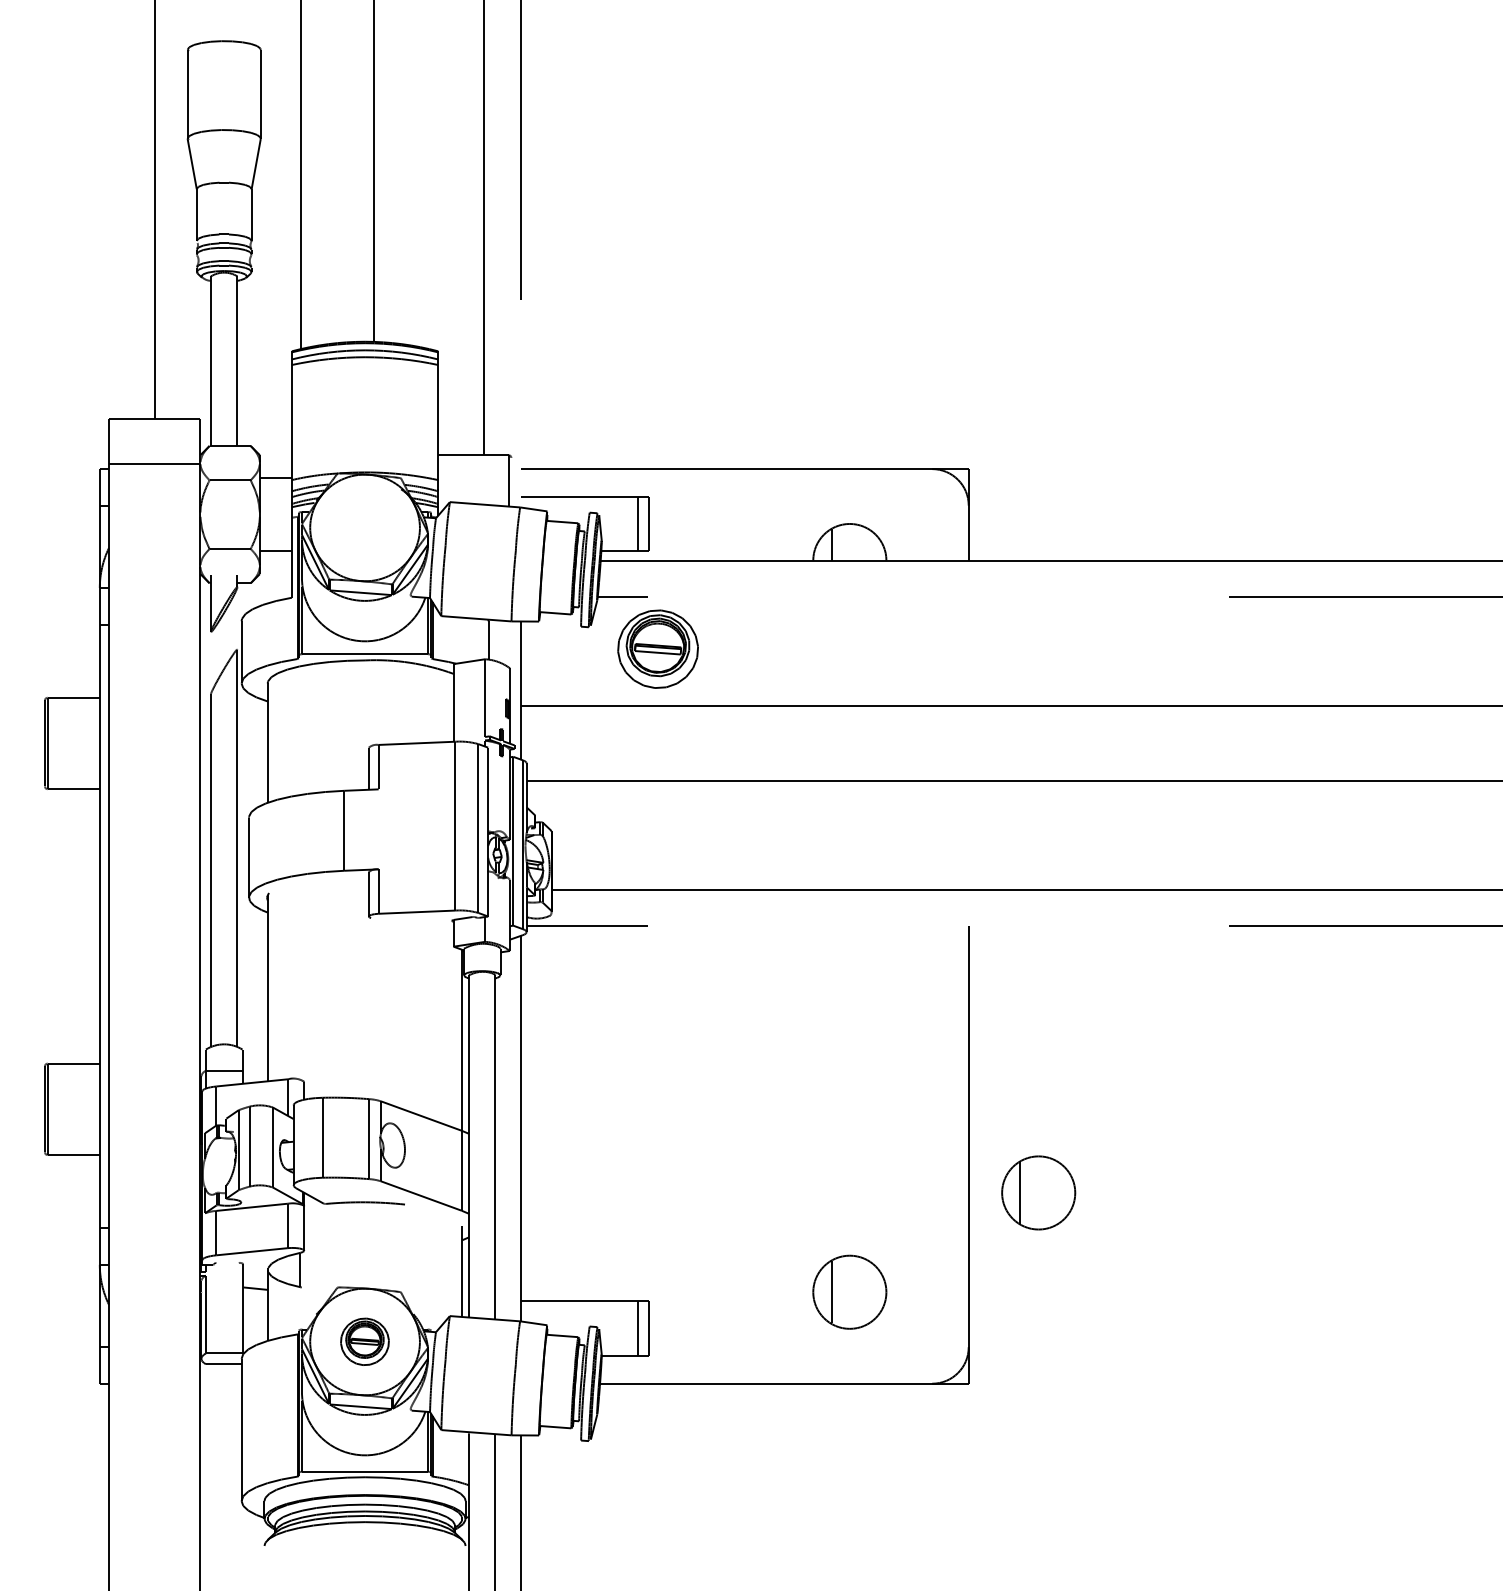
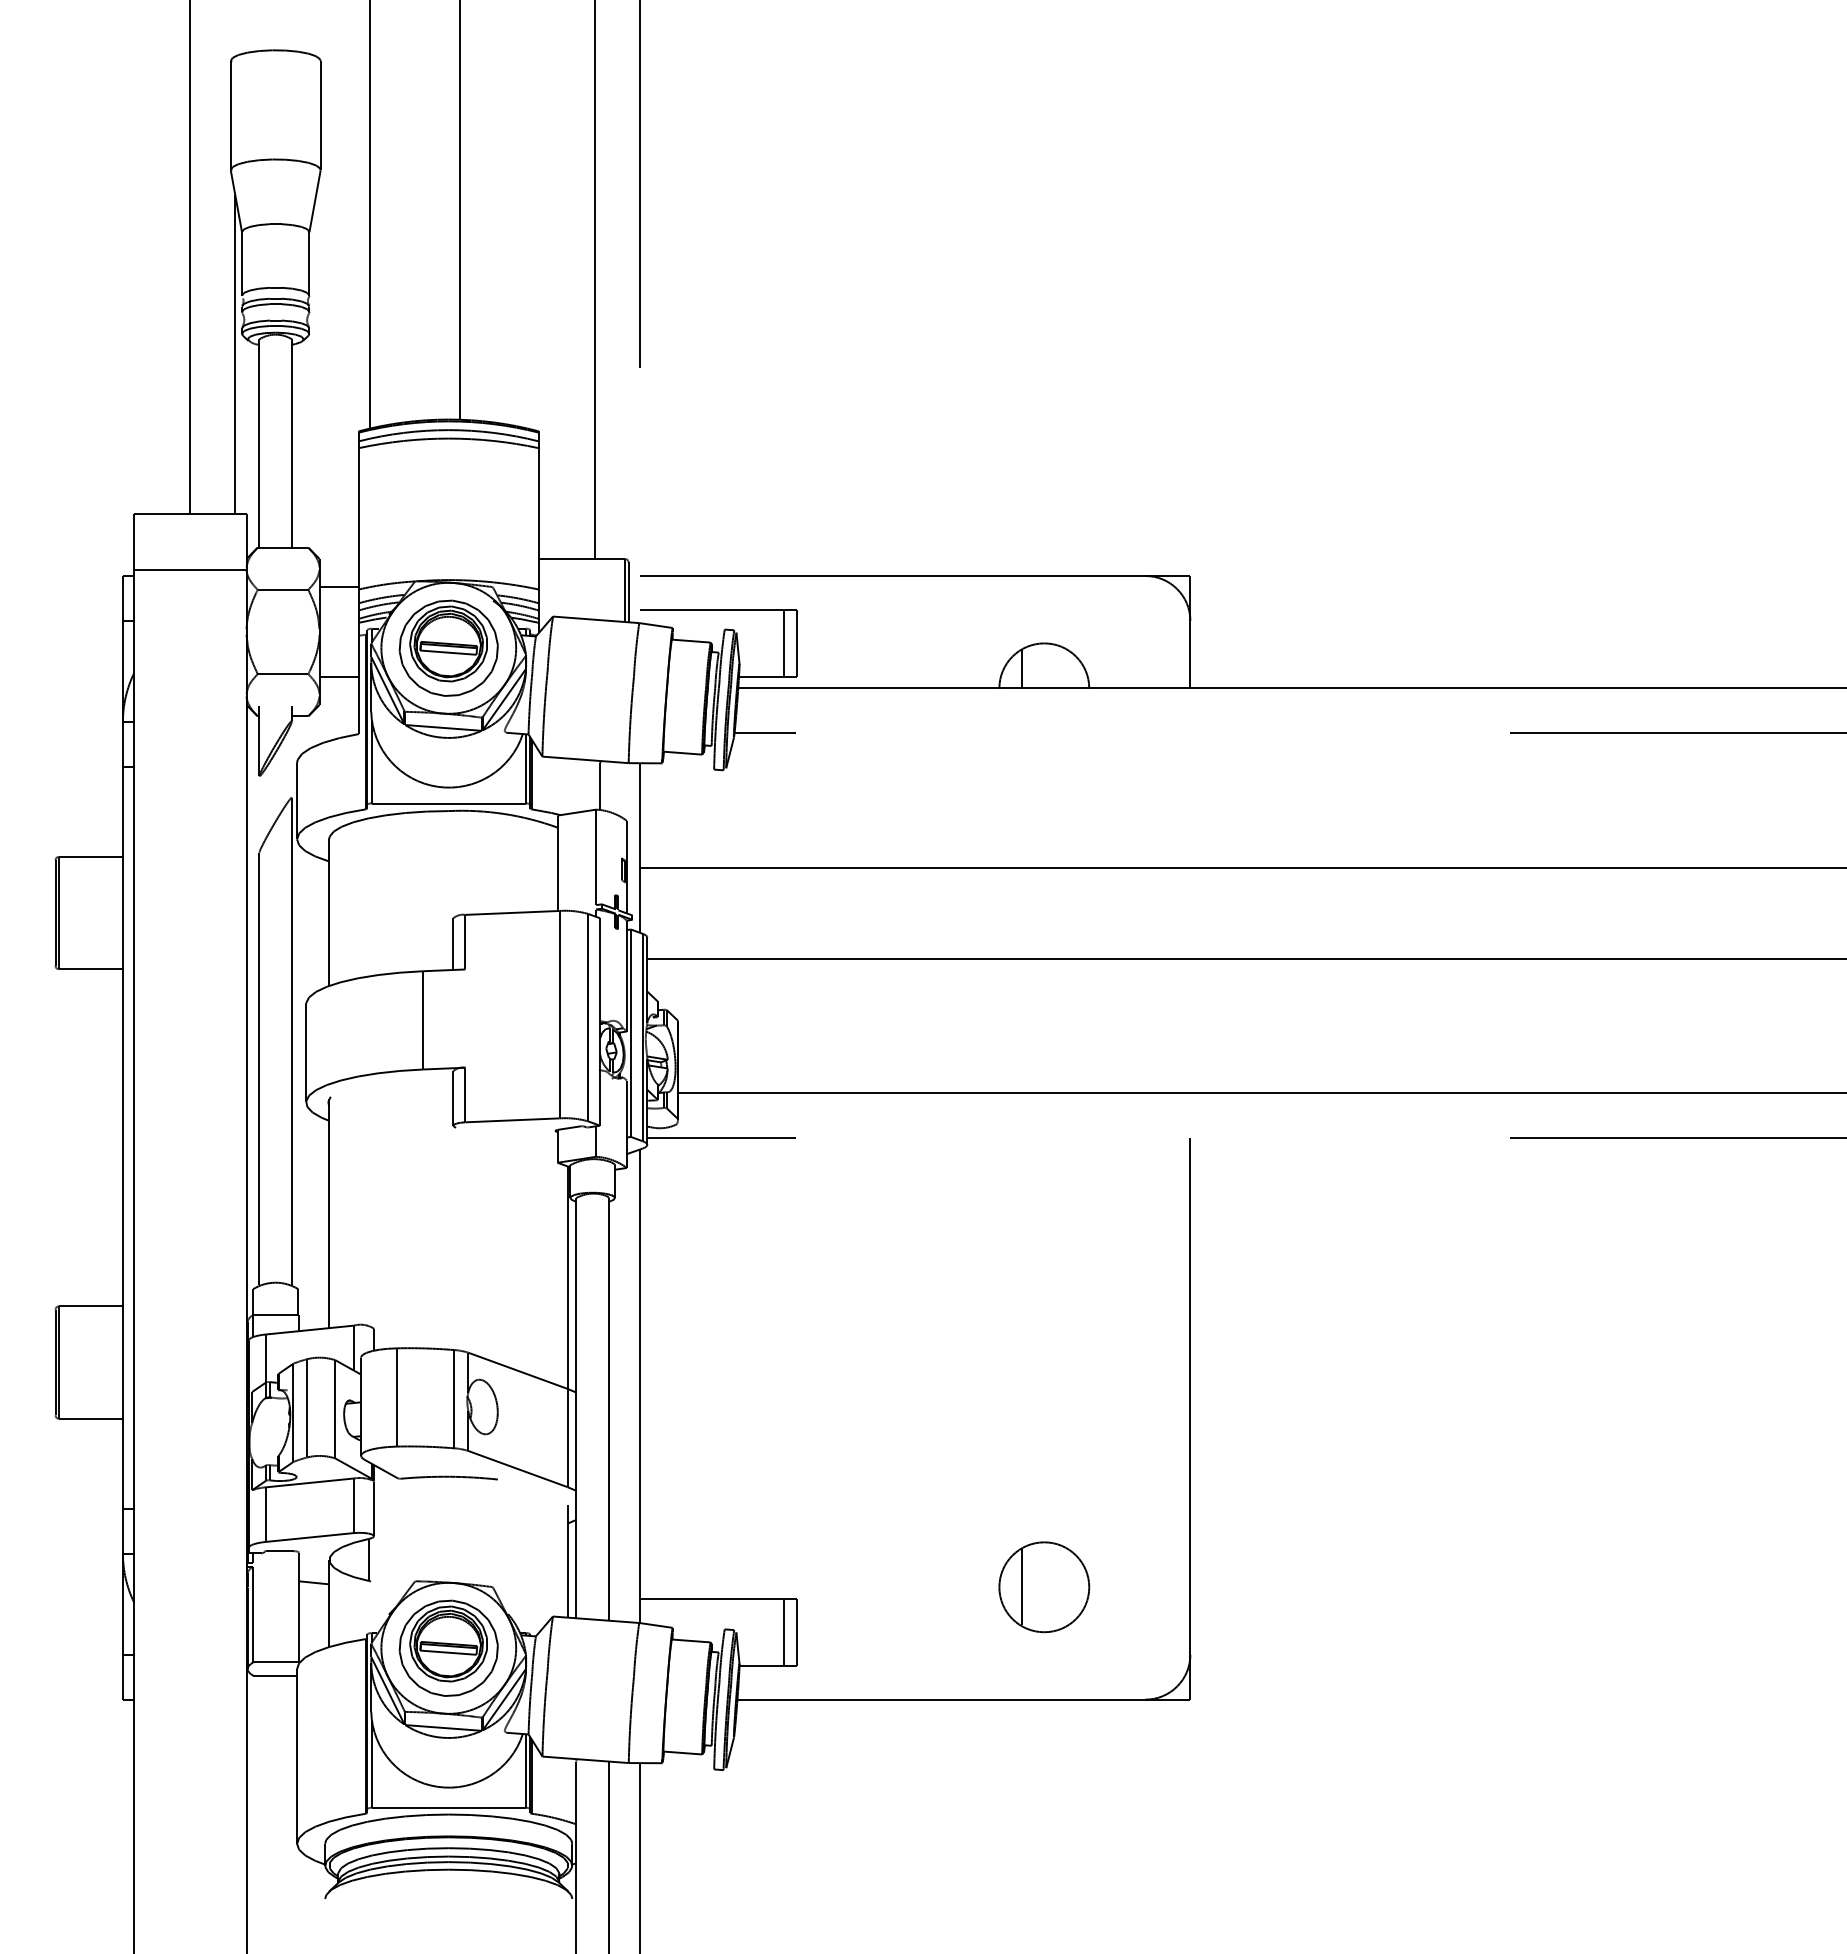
line: (191, 288) -> (235, 354), added
line: (511, 482) -> (628, 592), added
part: (657, 648) -> (448, 647), moved
part: (1038, 1193) -> (1276, 1465), removed
line: (227, 1263) -> (279, 1551), added
part: (364, 1341) -> (448, 1647), size x1.67

